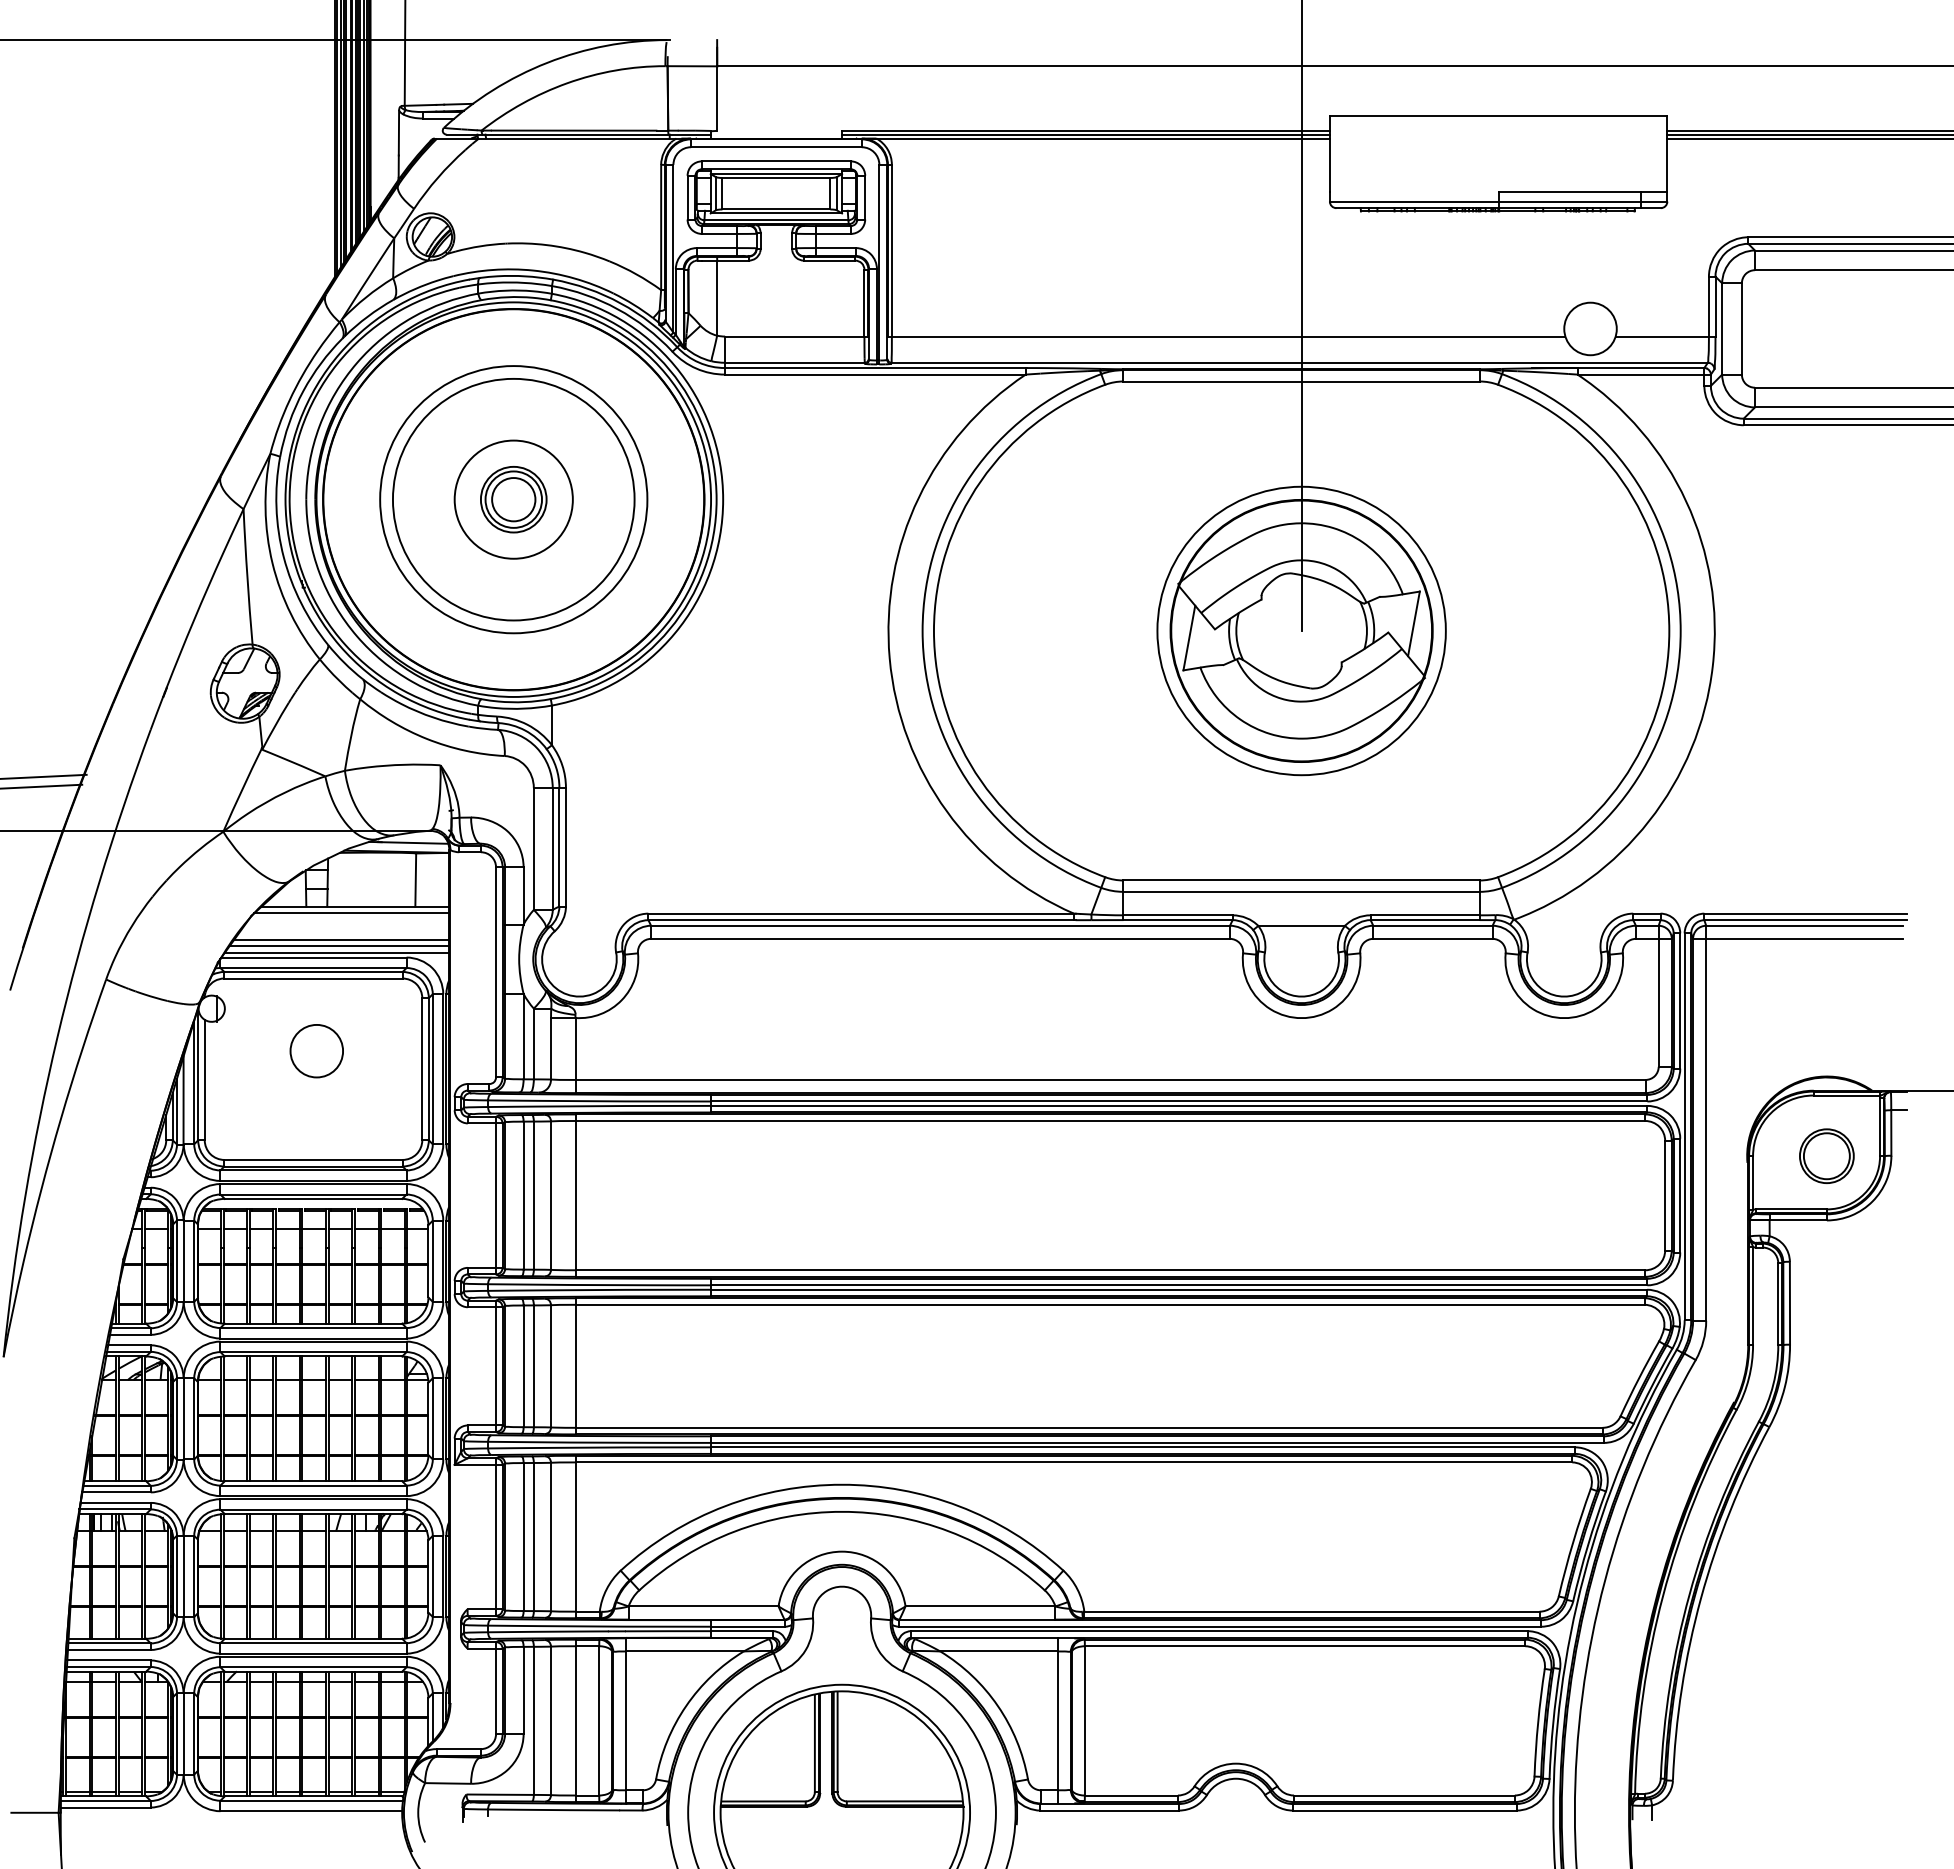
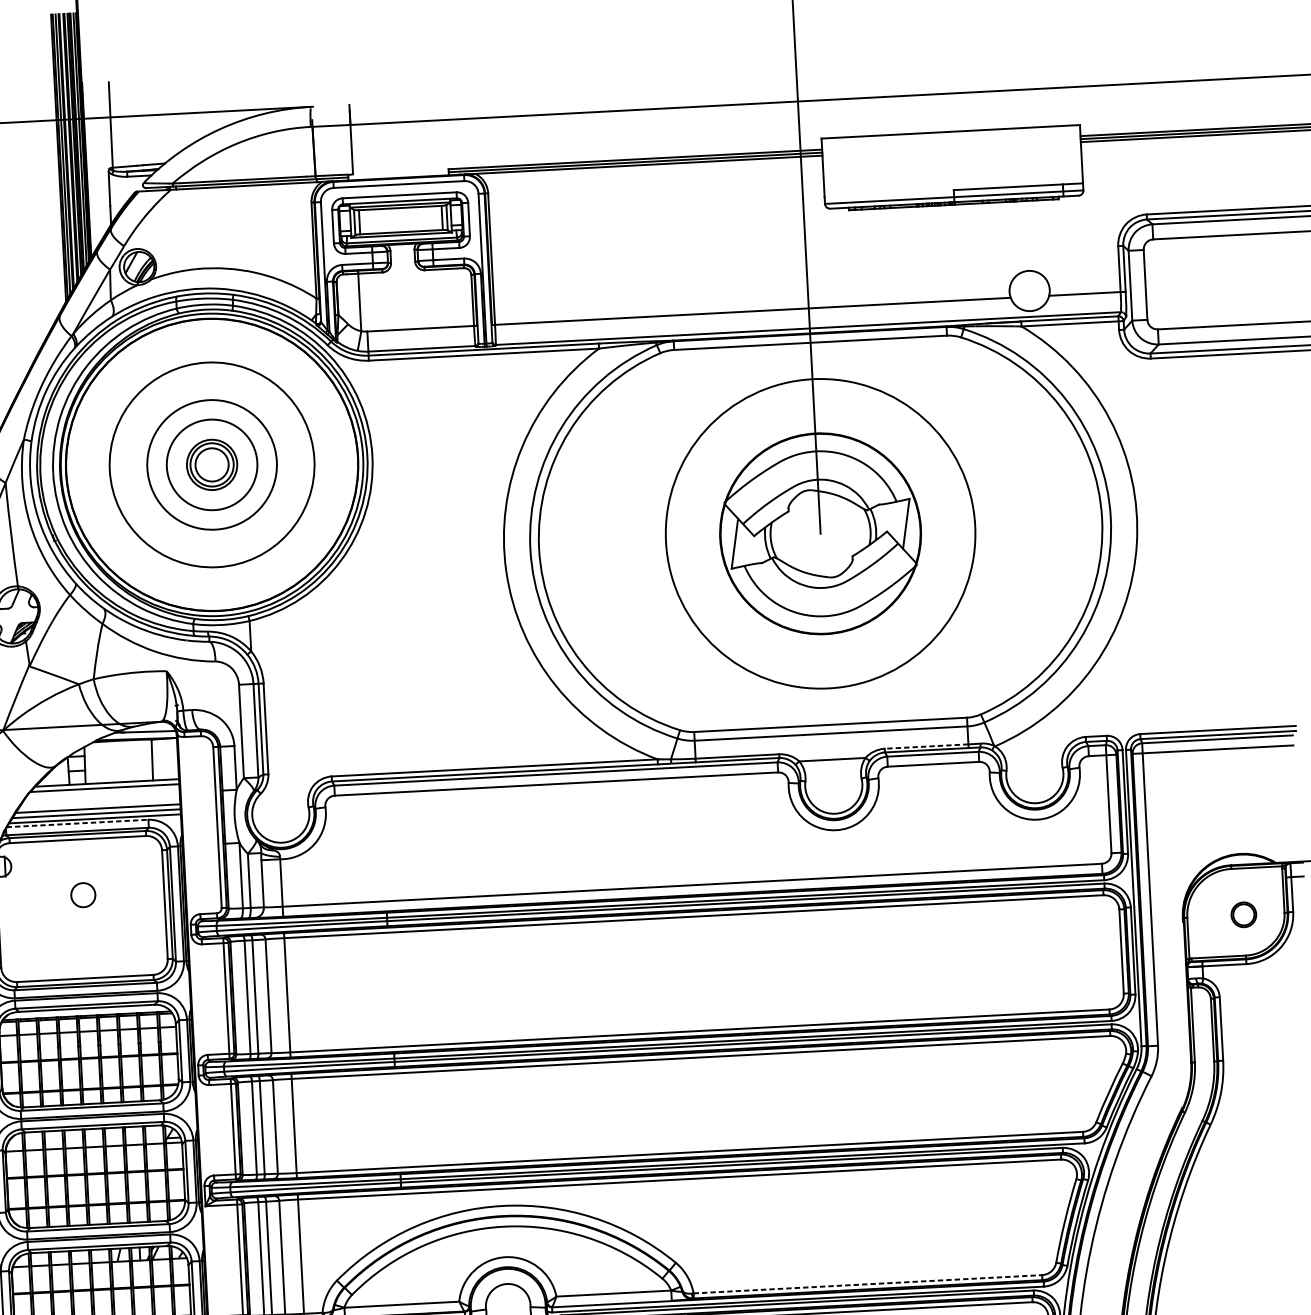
circle: (513, 499) -> (211, 464), size x0.7
circle: (1301, 630) -> (820, 533), size x1.4
line: (1425, 915) -> (926, 746), solid -> dashed
line: (313, 957) -> (77, 823), solid -> dashed
circle: (316, 1051) -> (83, 895), size x0.6
part: (1826, 1155) -> (1243, 914), size x0.6
line: (1311, 1611) -> (867, 1284), solid -> dashed

